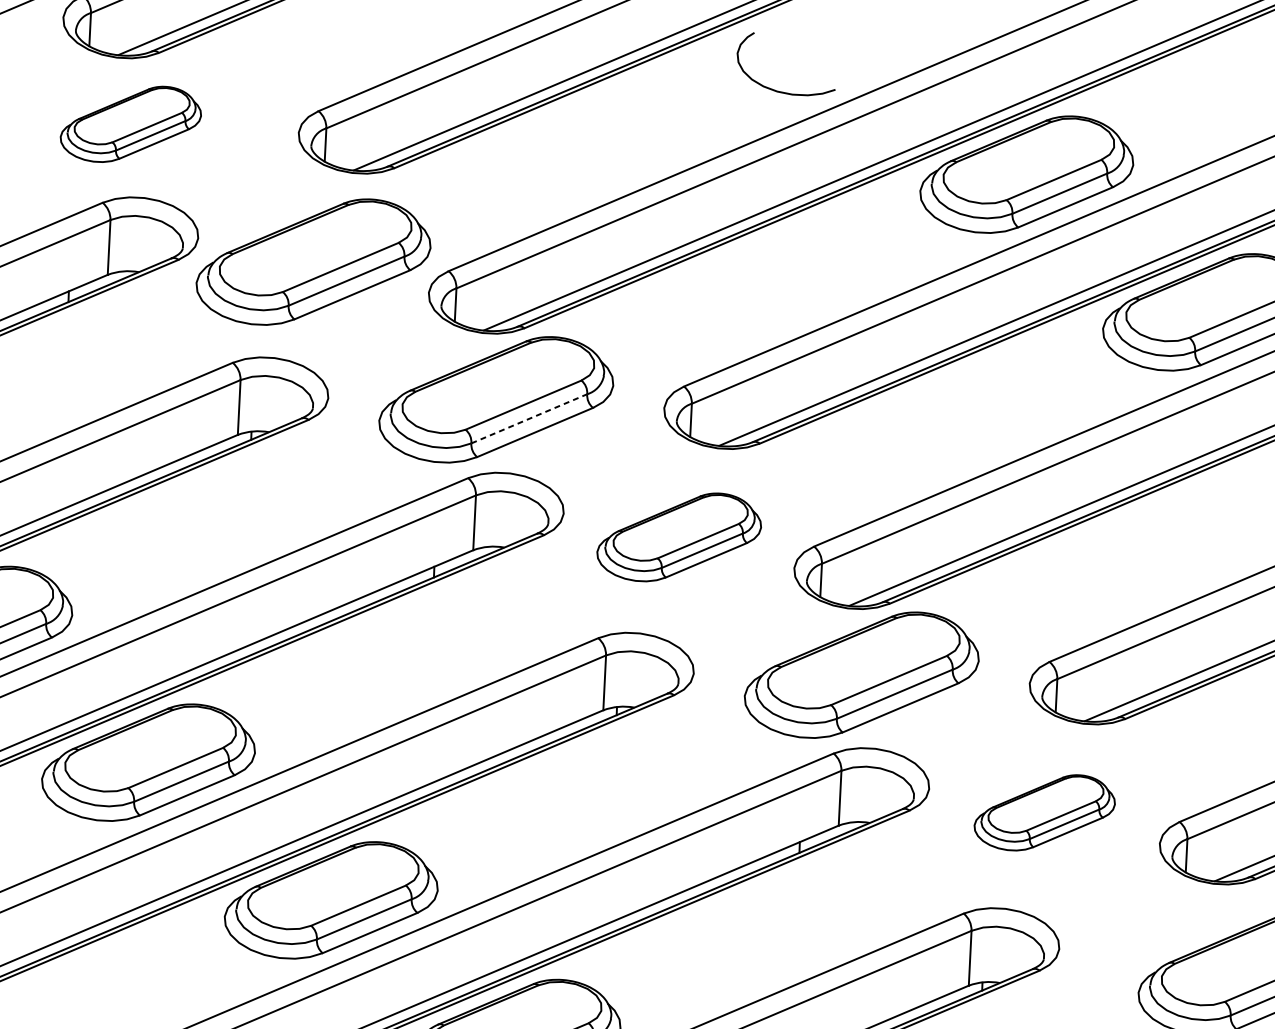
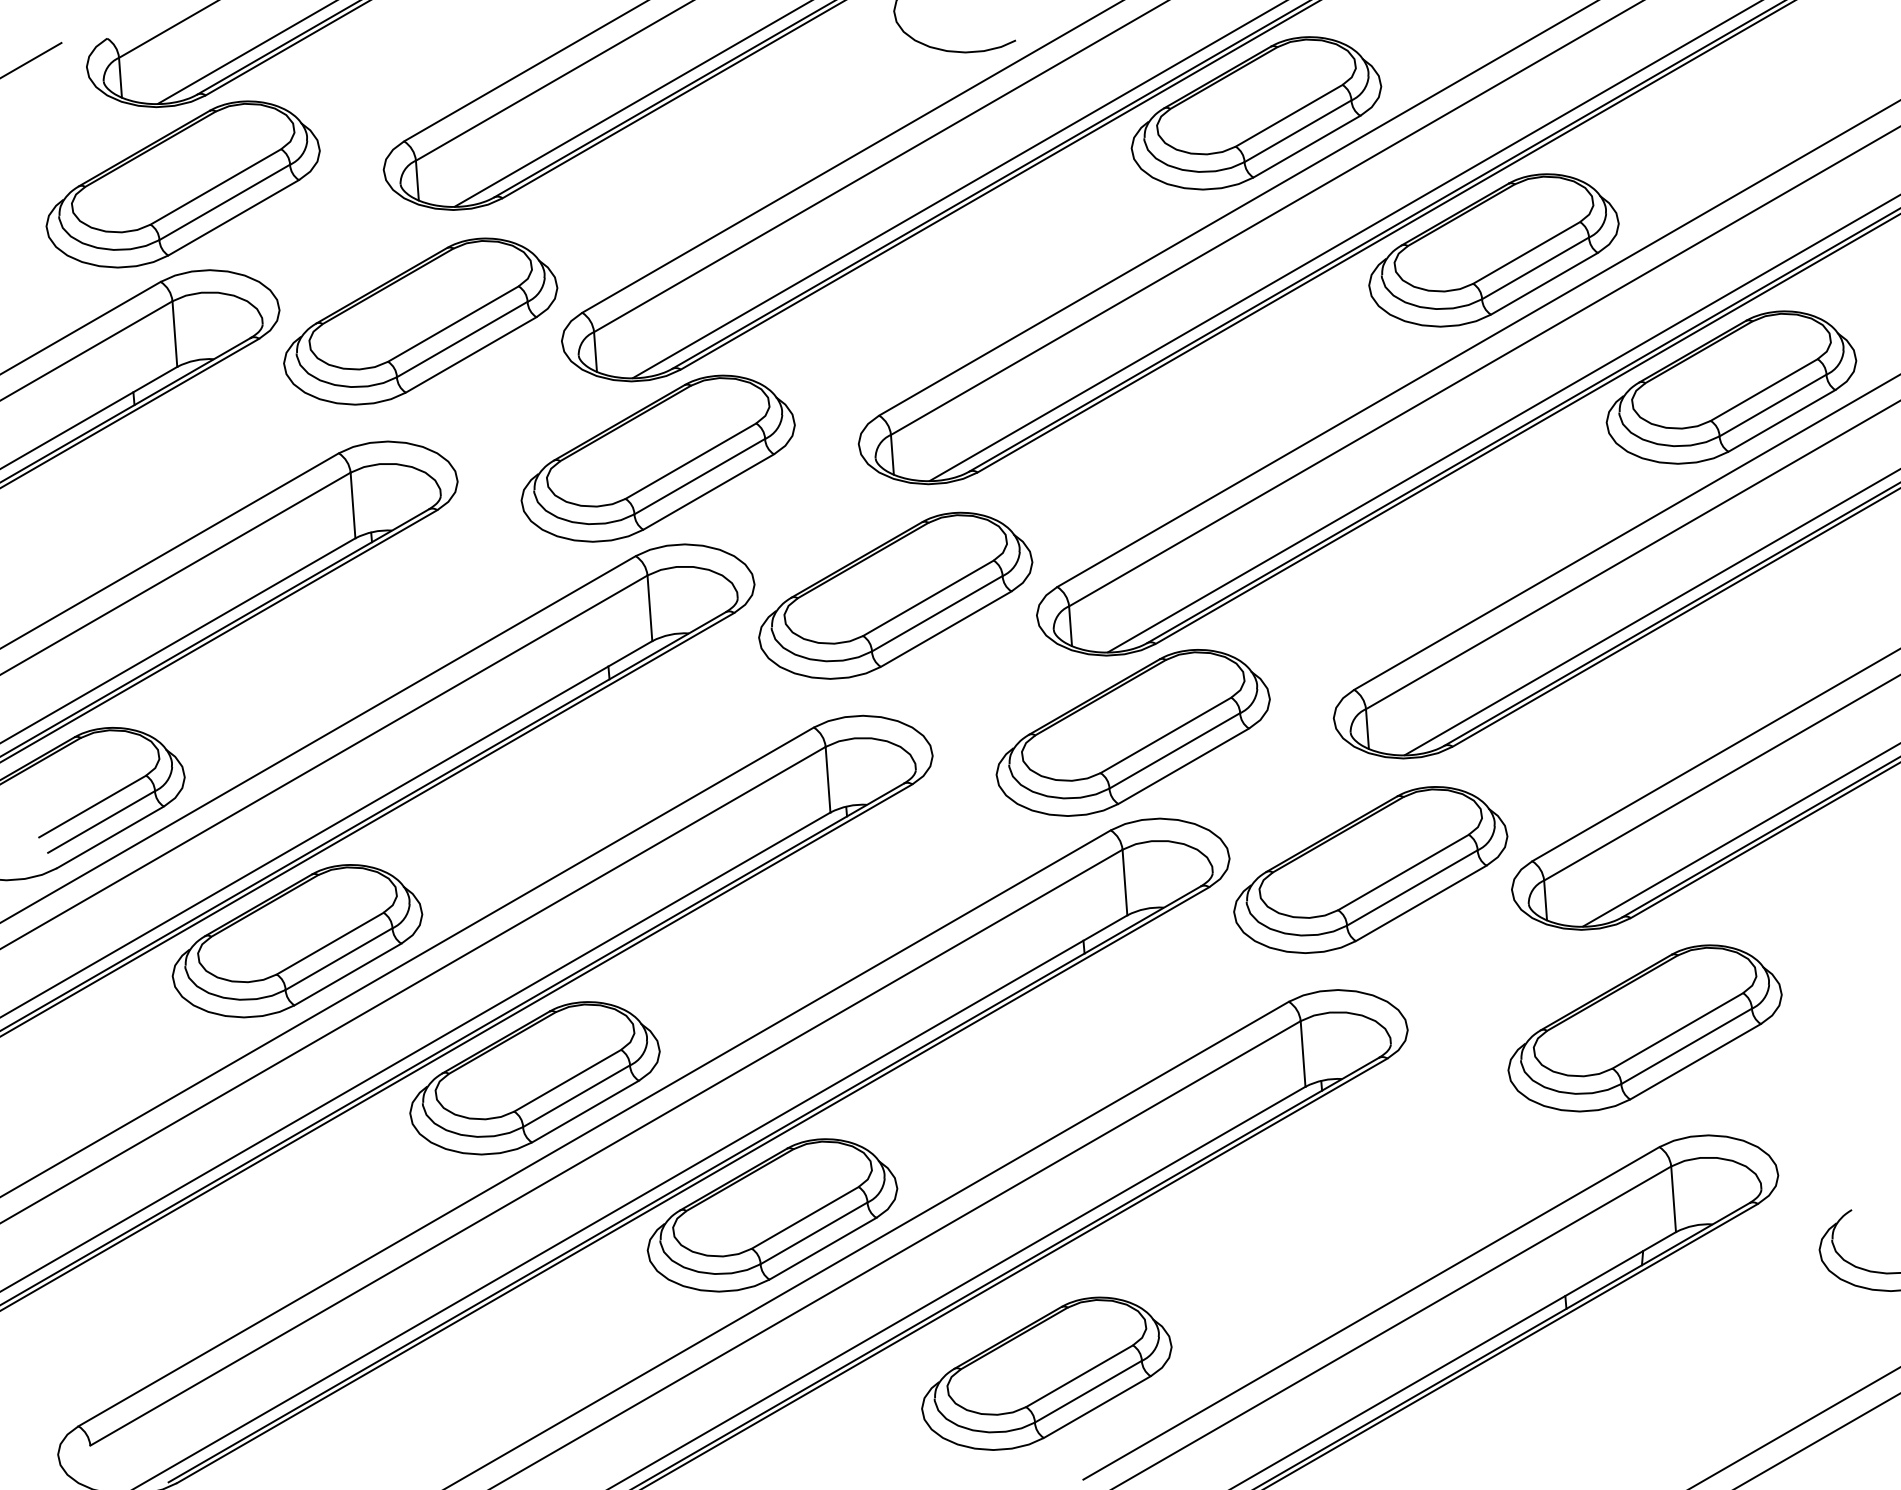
part: (130, 124) -> (182, 184), size x1.67
line: (529, 418) -> (700, 476), dashed -> solid
part: (679, 537) -> (895, 595), size x1.43
part: (1044, 812) -> (1370, 869), size x1.67

